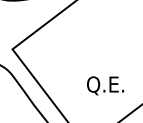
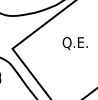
text: (104, 85) -> (74, 43), moved

